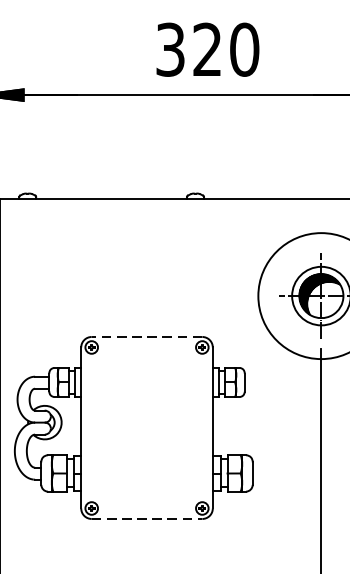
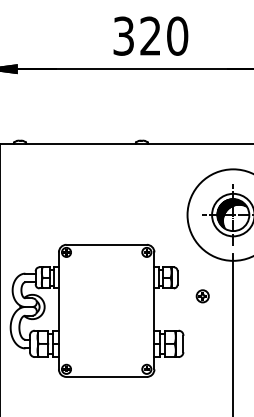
line: (146, 336) -> (106, 244), dashed -> solid
part: (278, 408) -> (202, 296), added
line: (148, 518) -> (107, 376), dashed -> solid

